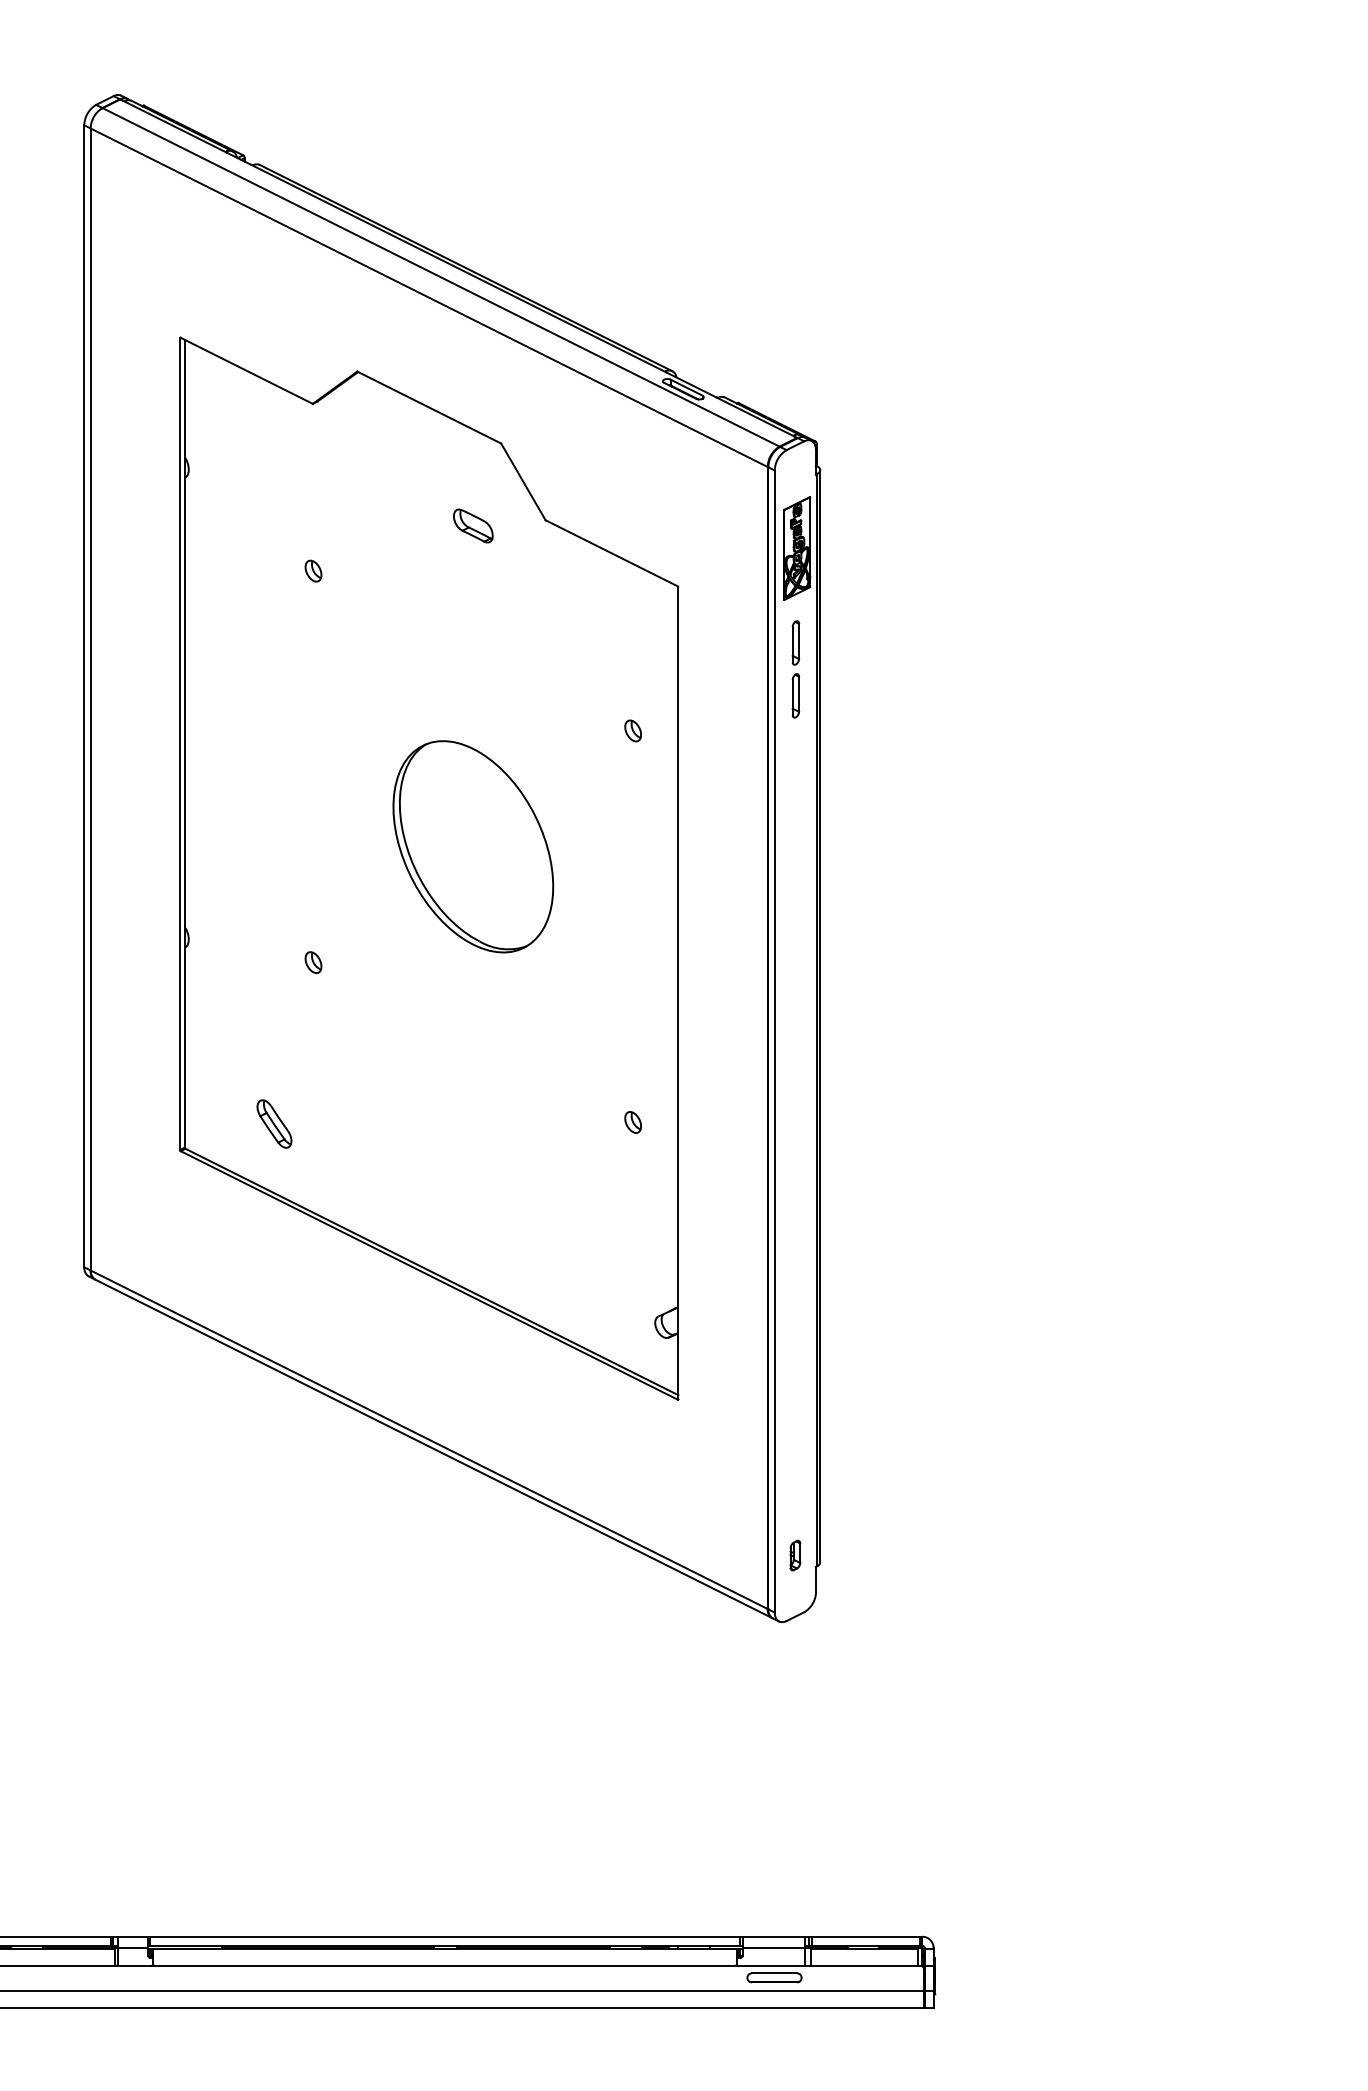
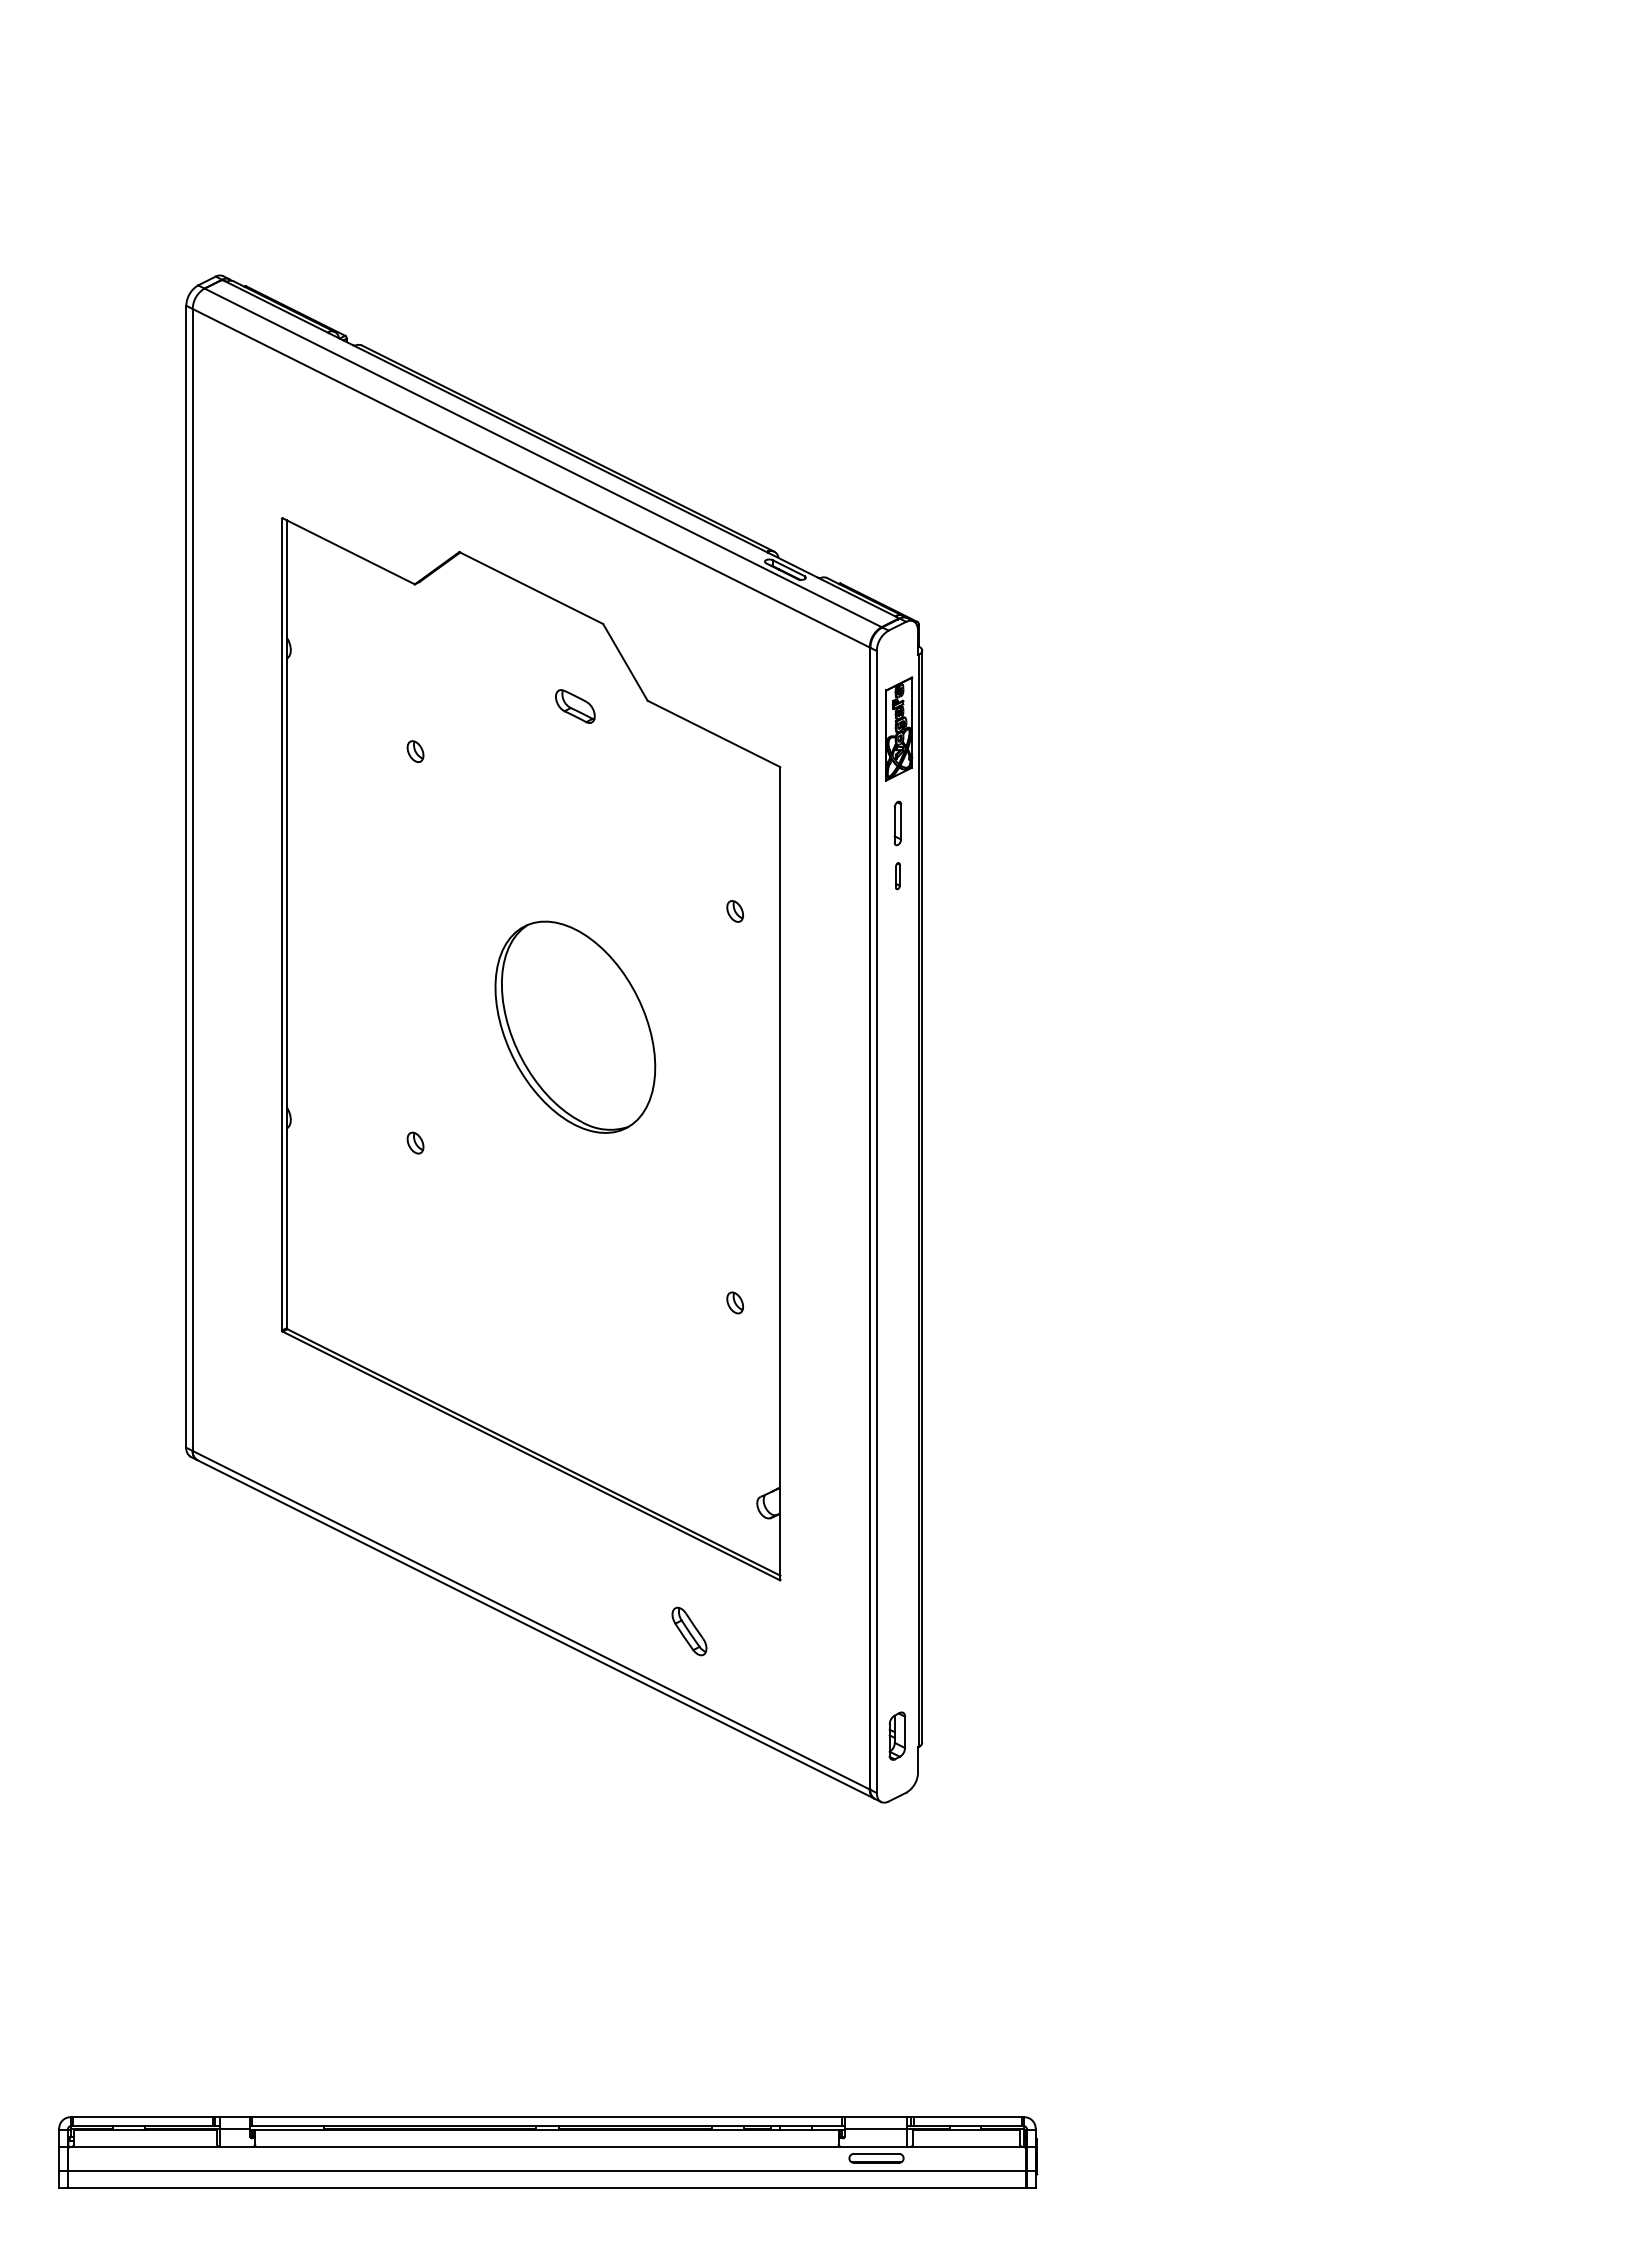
part: (795, 695) -> (897, 875), size x0.6
part: (274, 1124) -> (689, 1631), moved
part: (795, 1555) -> (897, 1735), size x1.6

